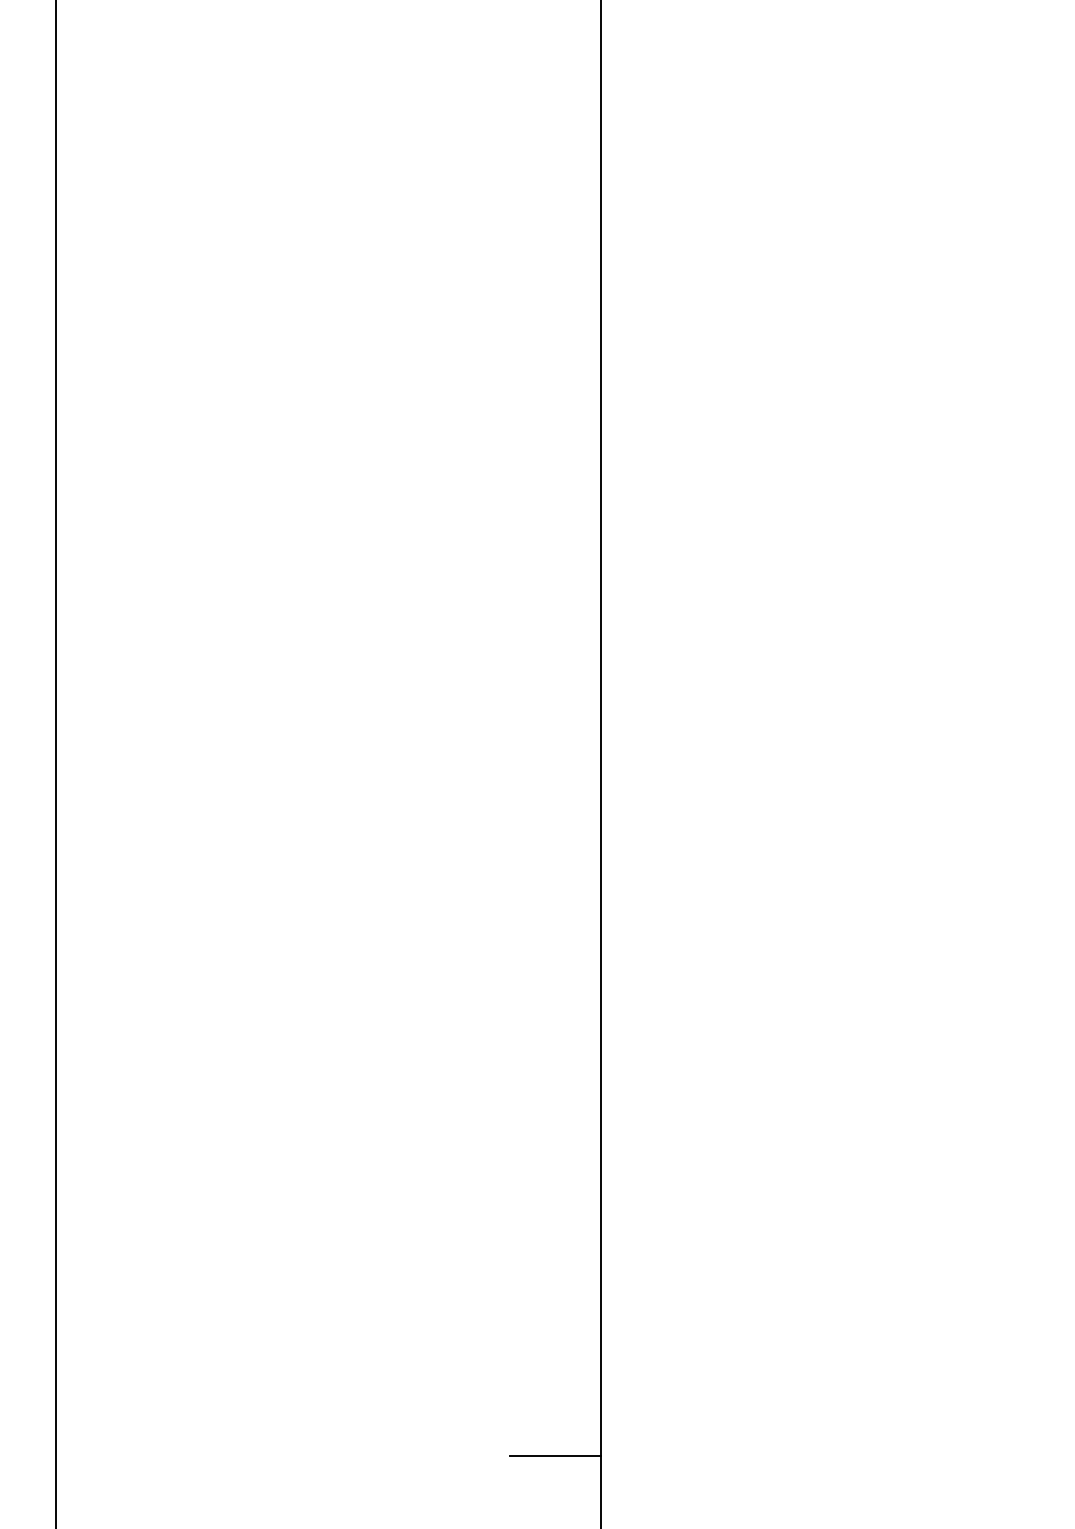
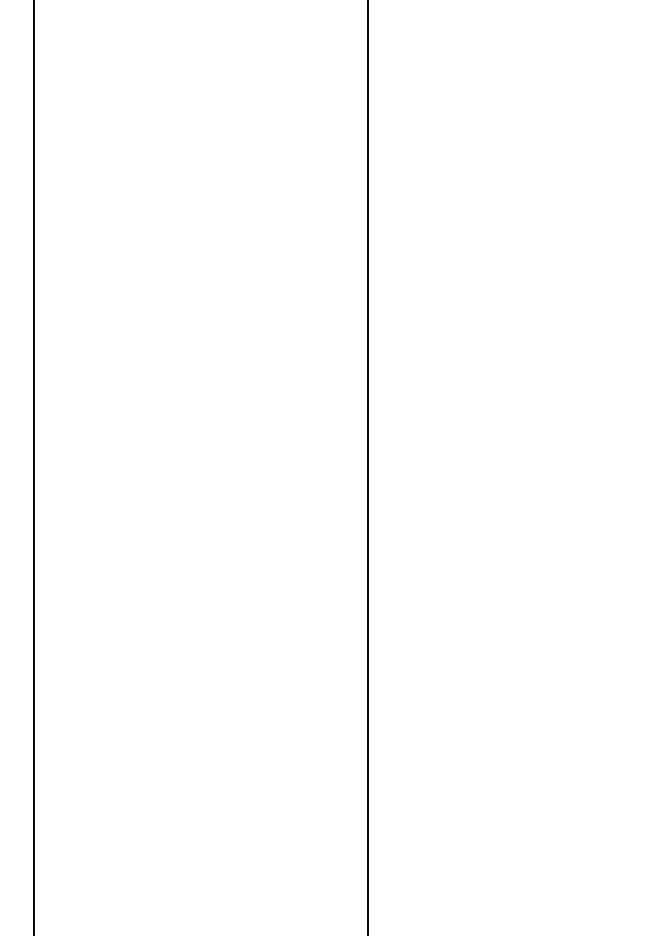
line: (556, 1456) -> (340, 891), removed

